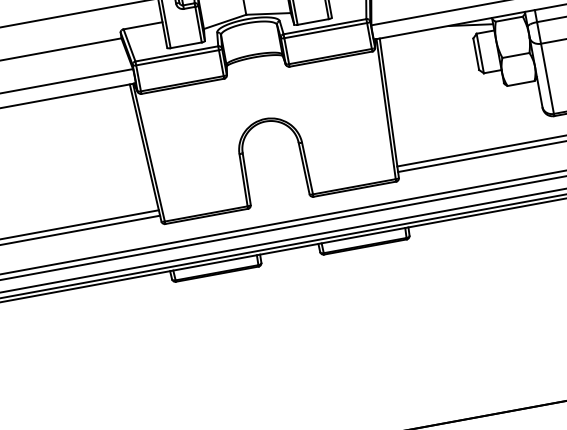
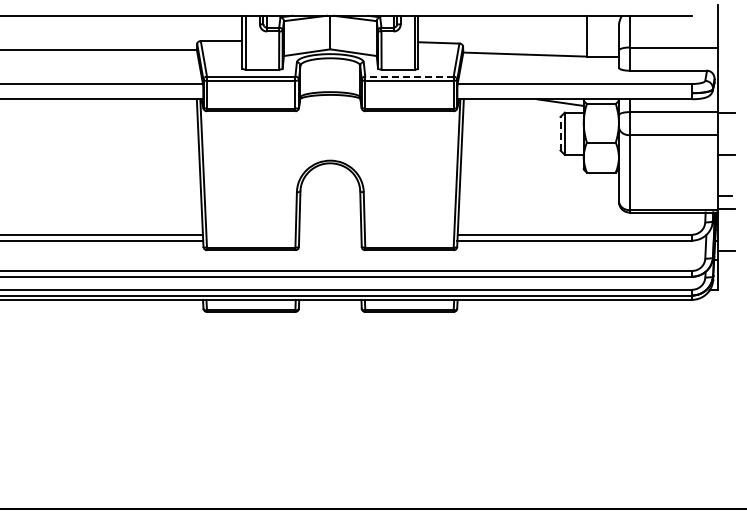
line: (324, 26) -> (408, 76), solid -> dashed
line: (476, 54) -> (560, 133), solid -> dashed

